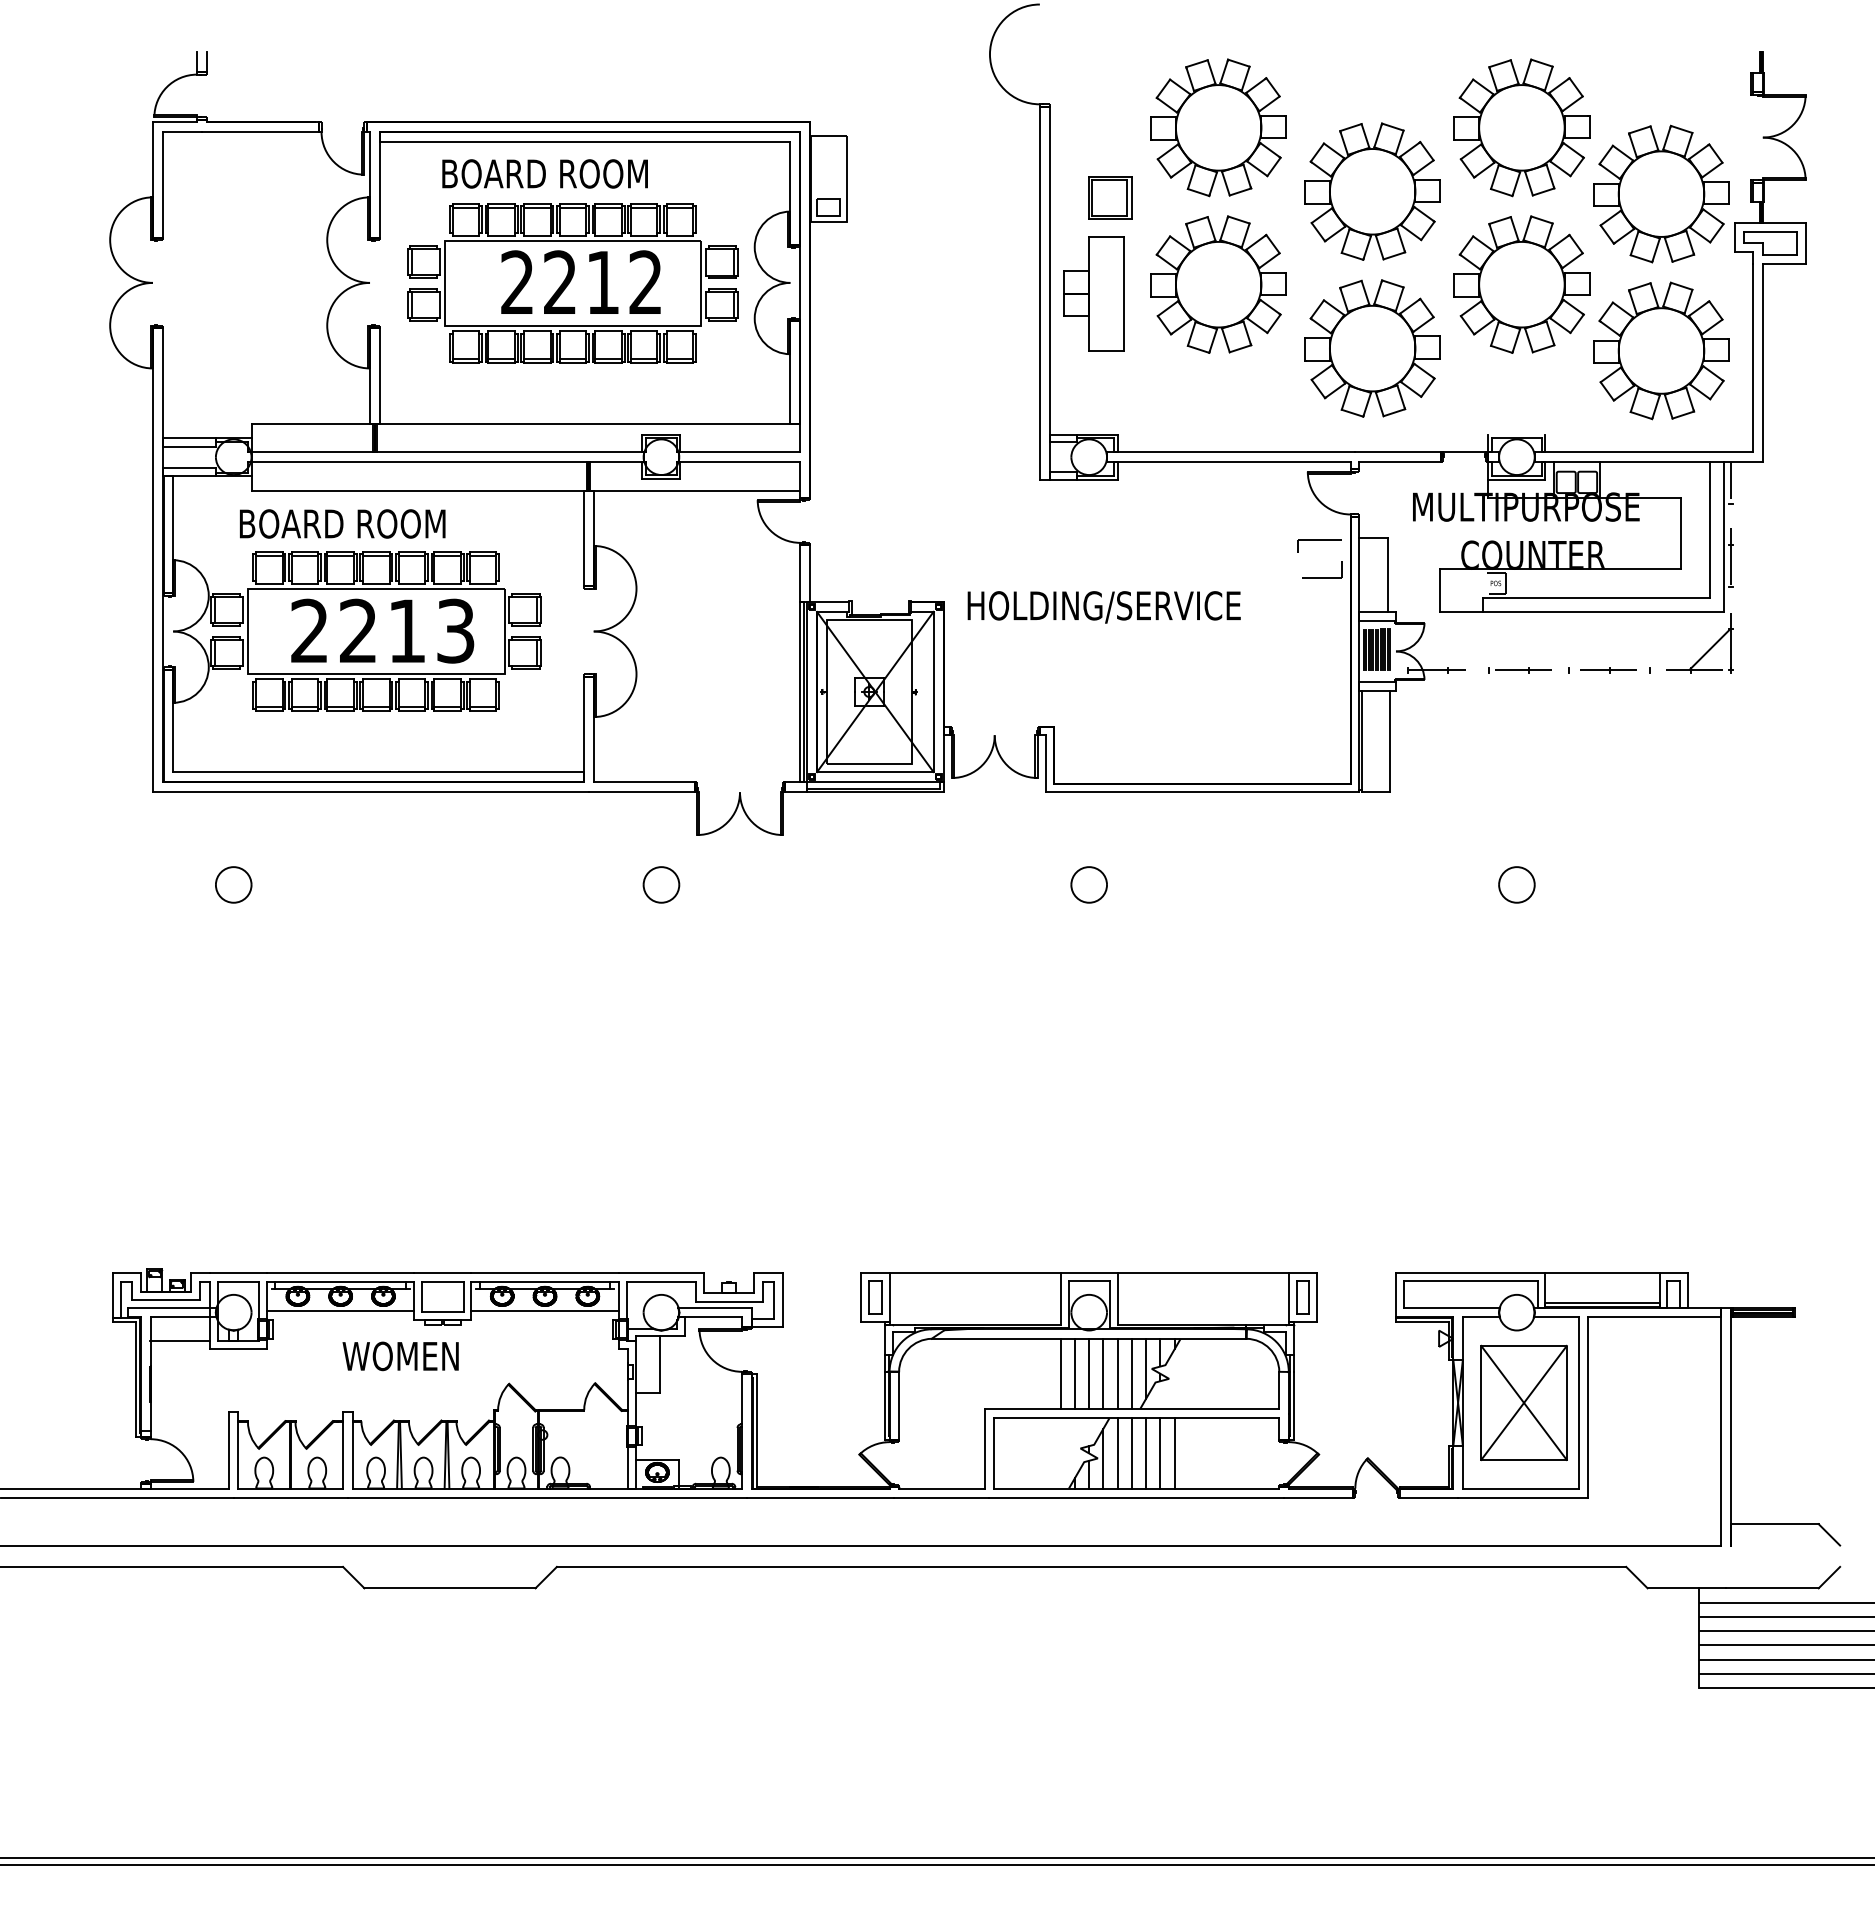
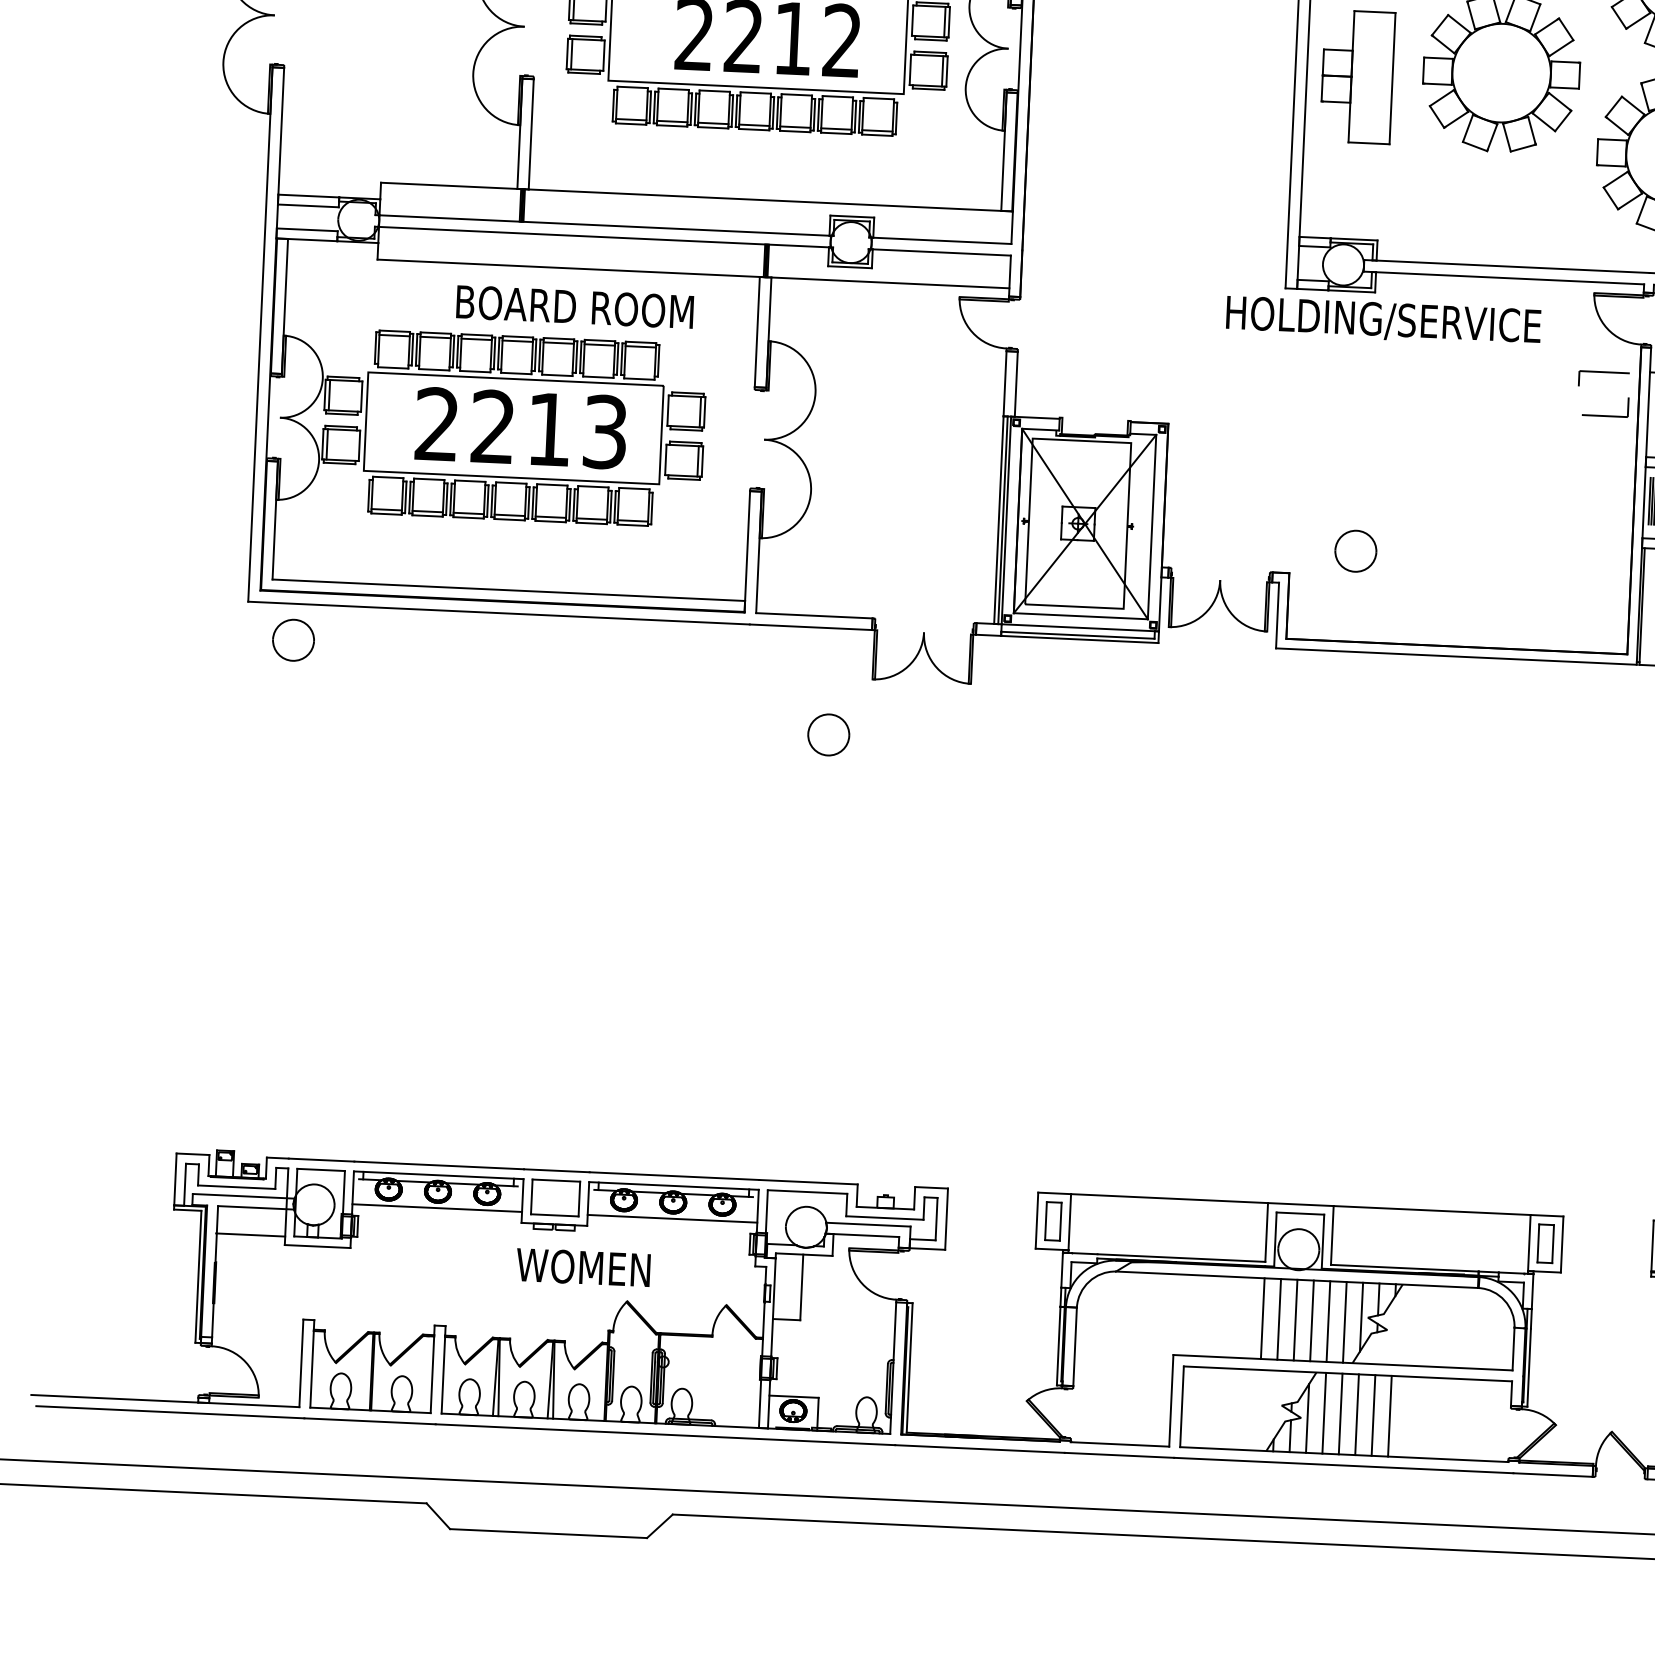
text: (342, 523) -> (574, 306), moved
text: (1103, 607) -> (1382, 321), moved
part: (233, 884) -> (293, 639), moved
part: (1088, 884) -> (1355, 550), moved
text: (400, 1356) -> (583, 1267), moved

